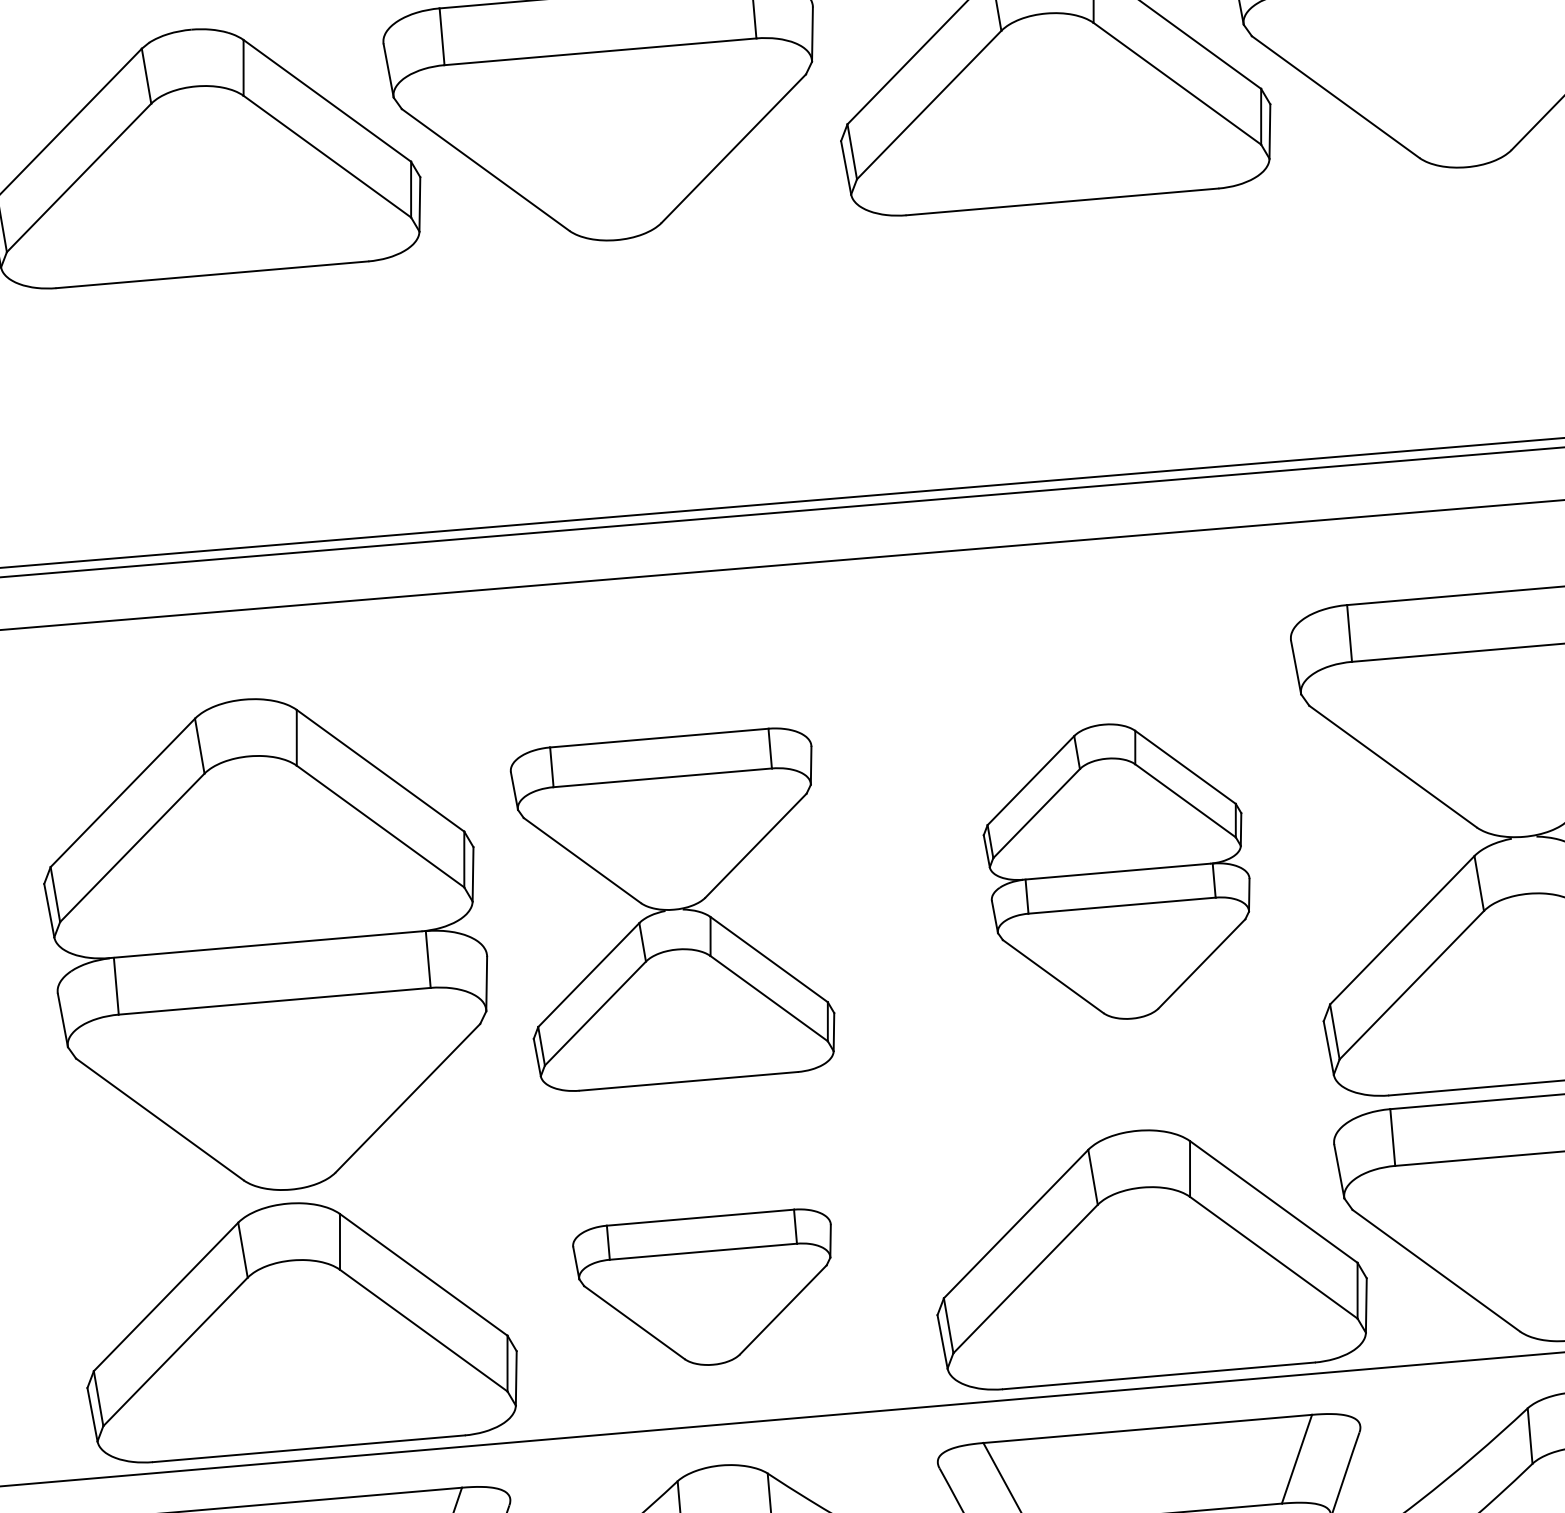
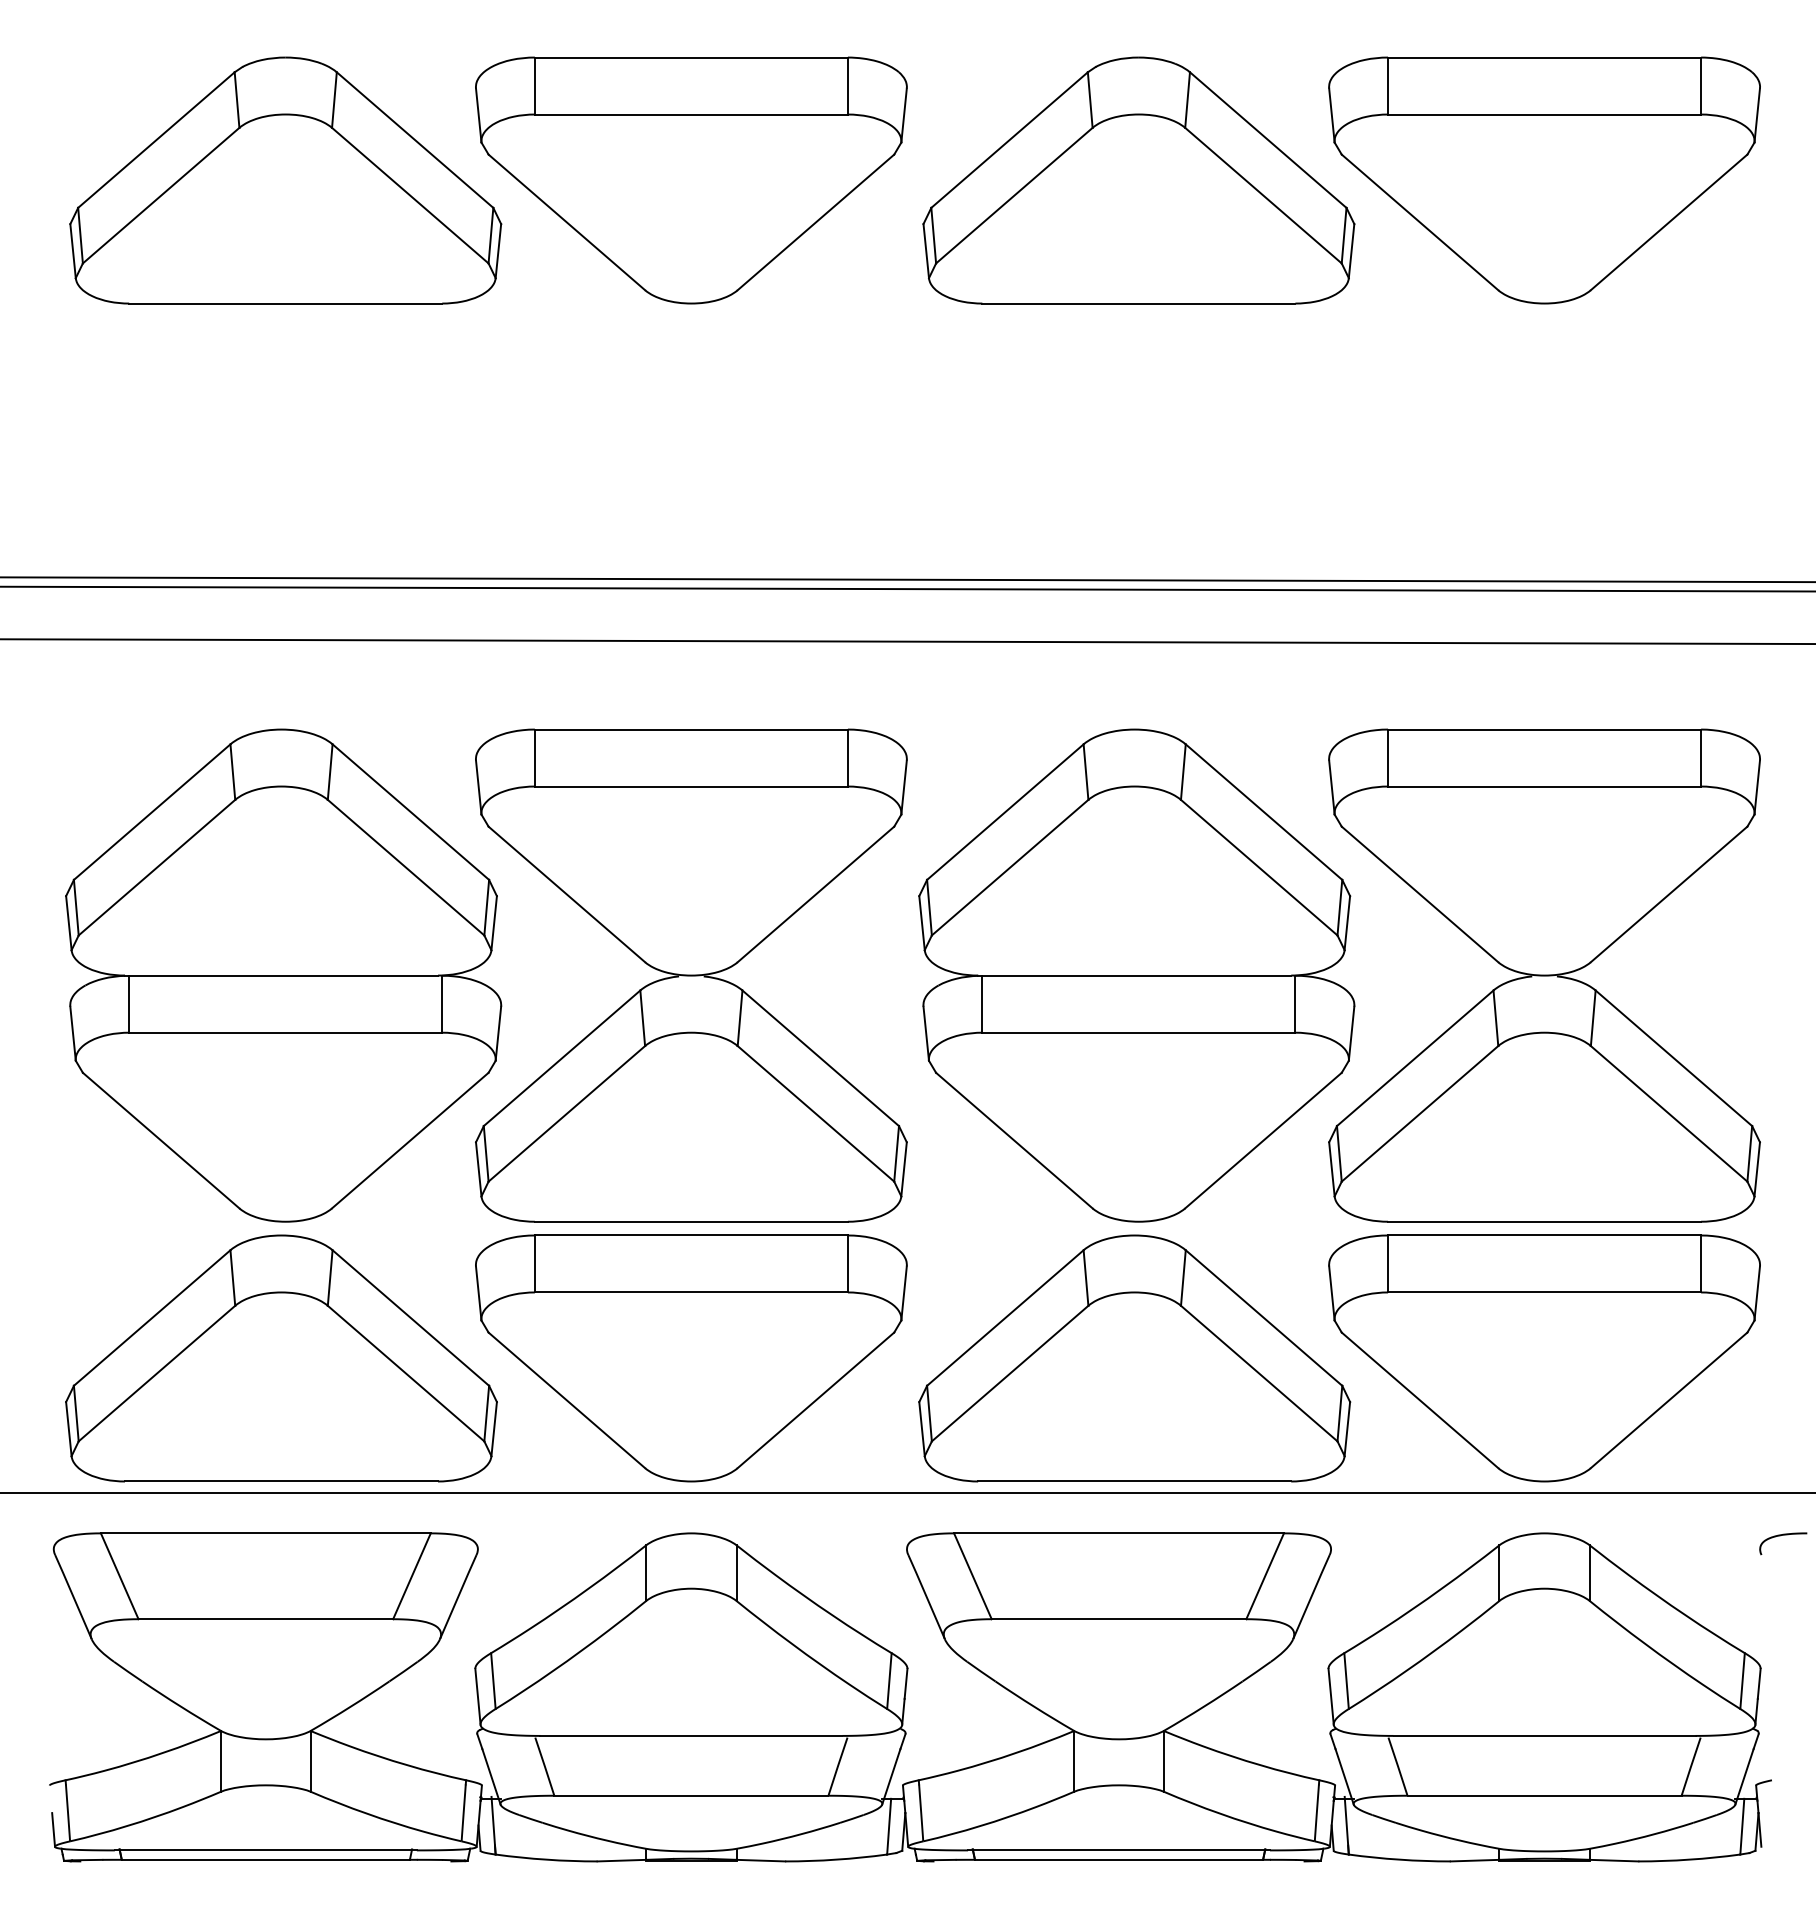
part: (1117, 871) -> (1136, 975), size x1.67
part: (674, 909) -> (691, 975), size x1.43
part: (706, 1291) -> (691, 1358), size x1.67

